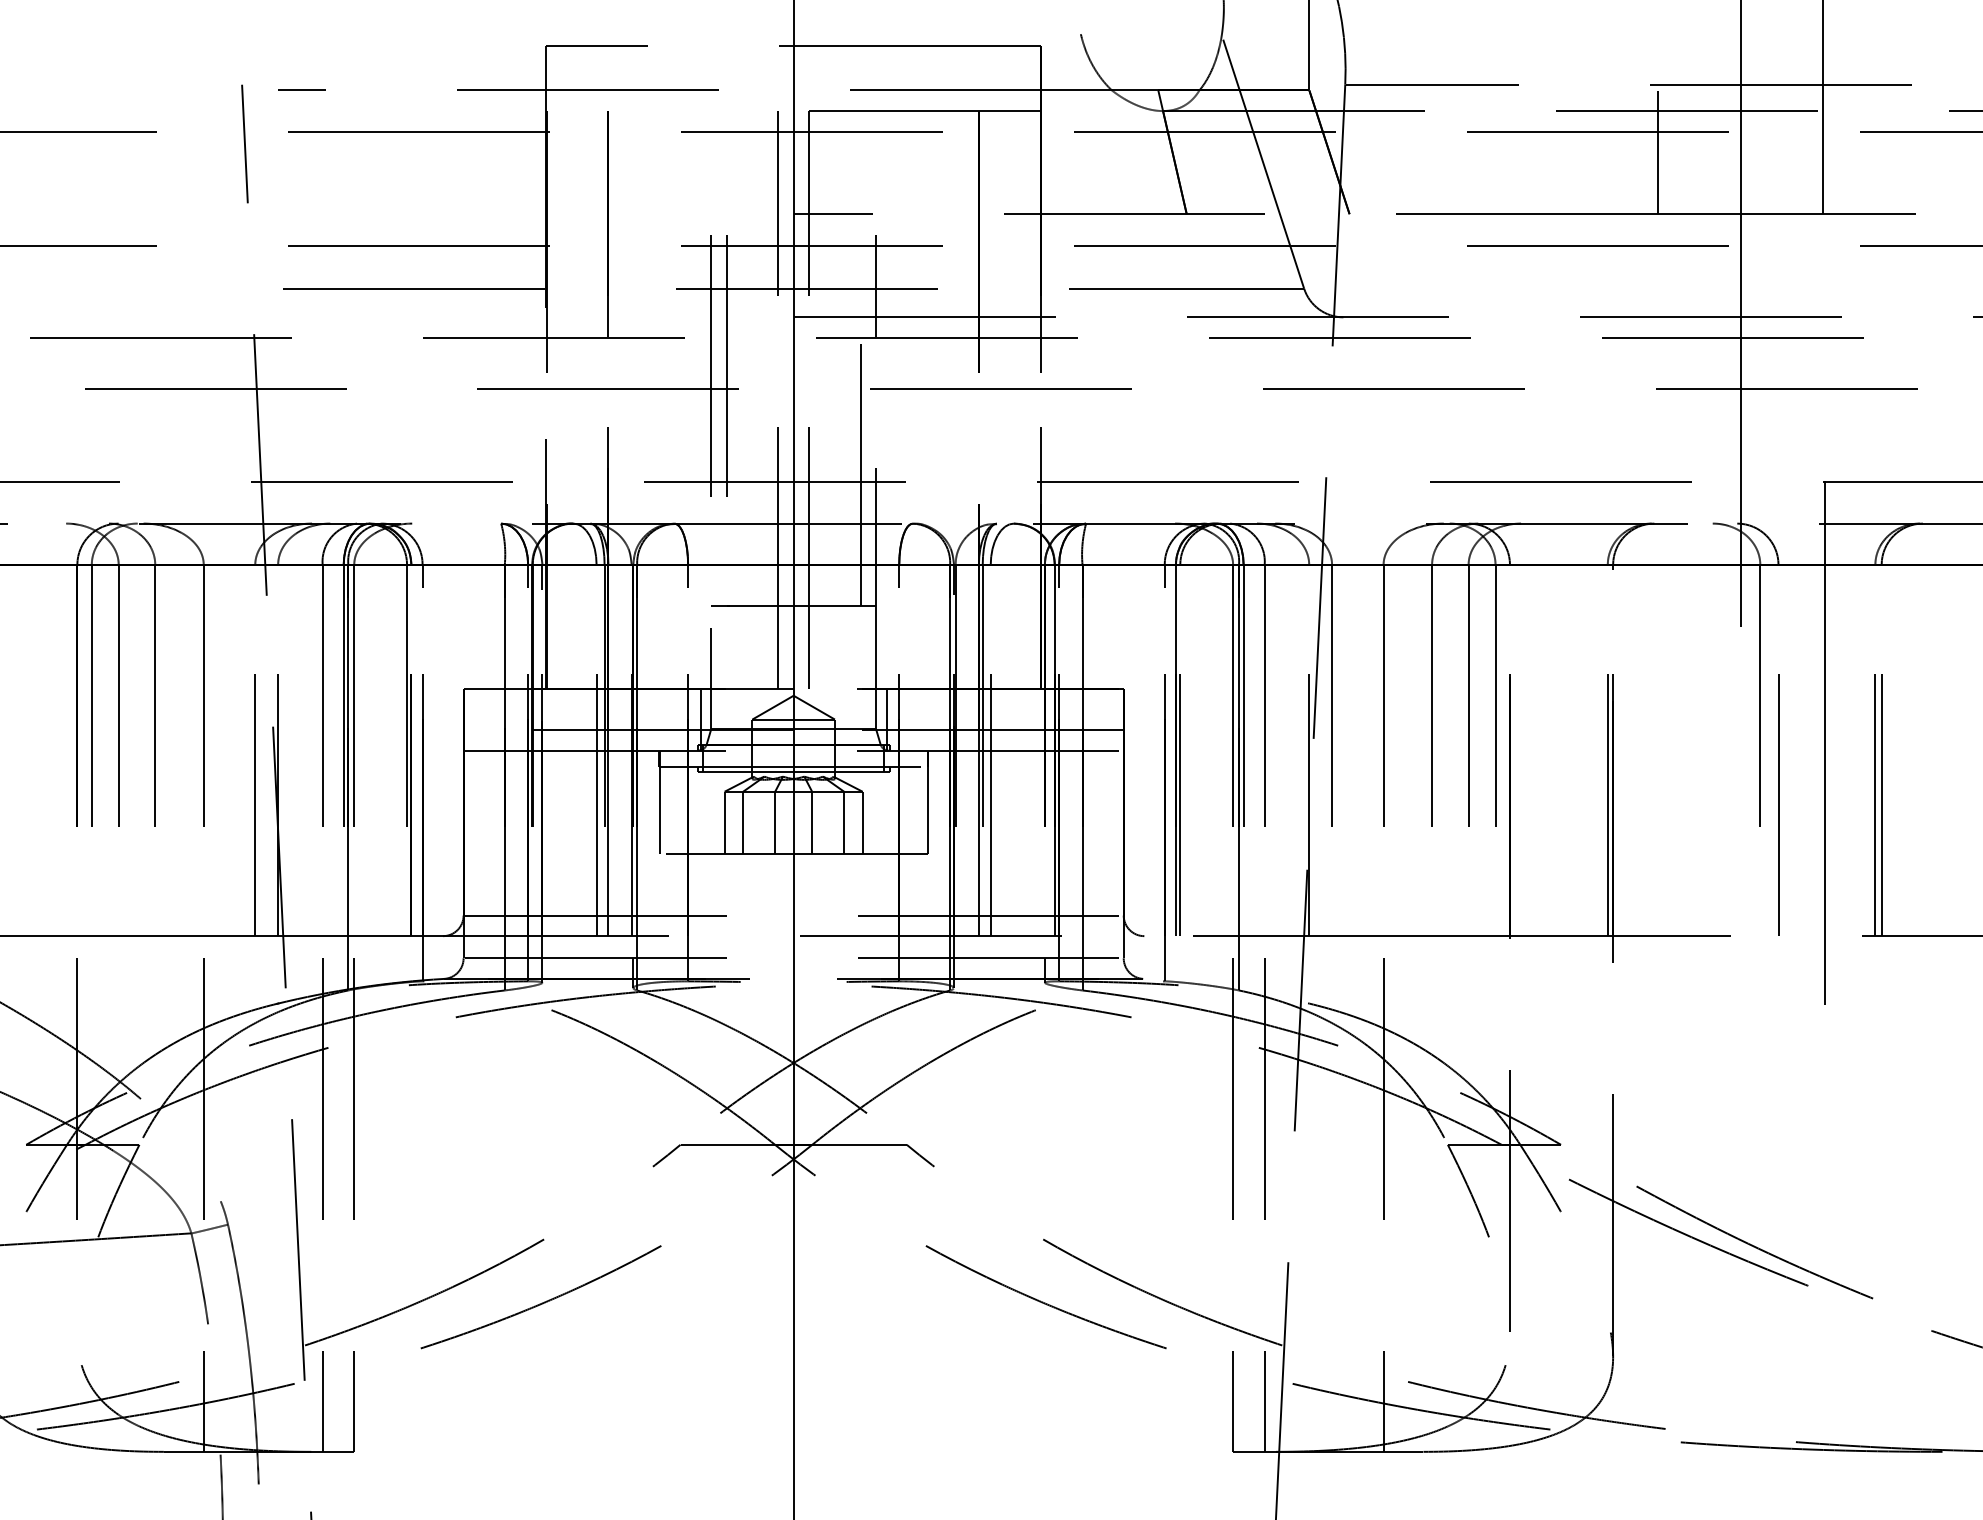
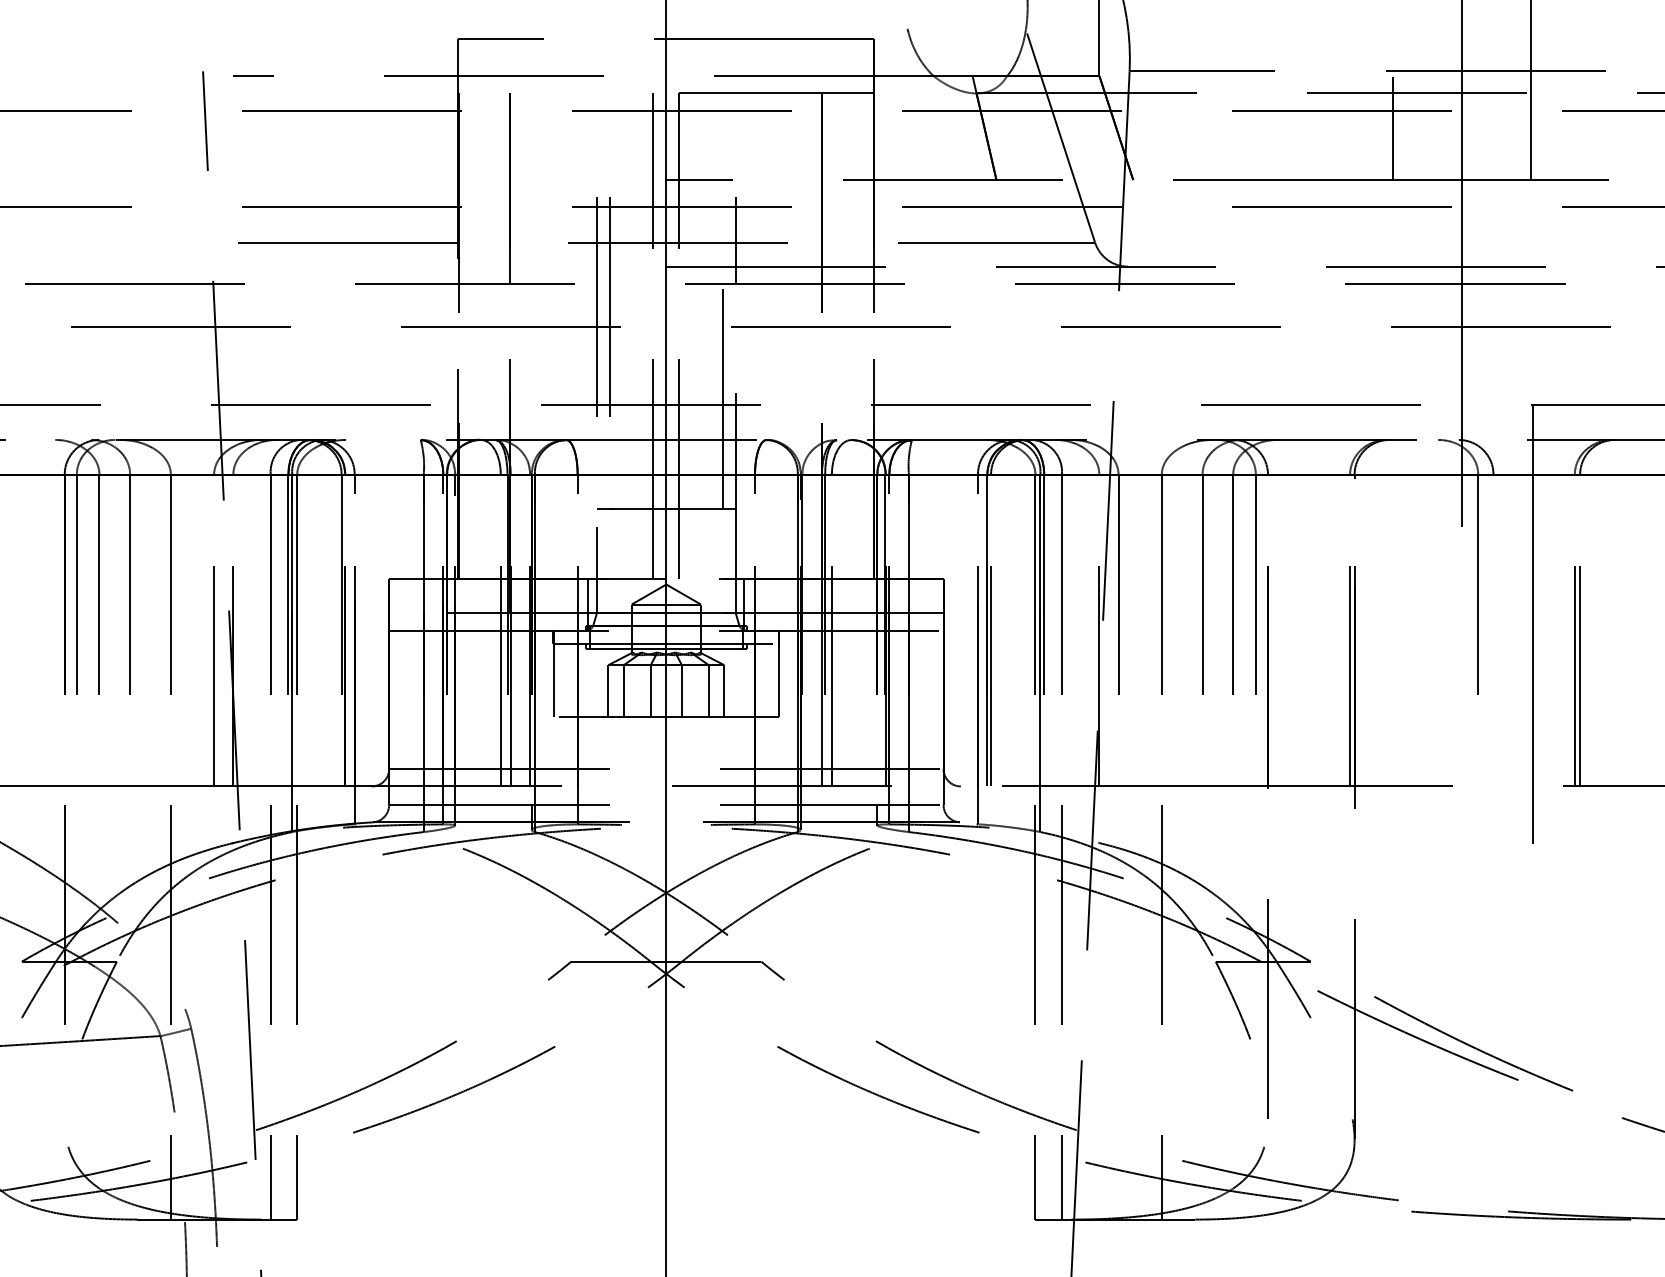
line: (1778, 804) -> (1493, 675), removed

